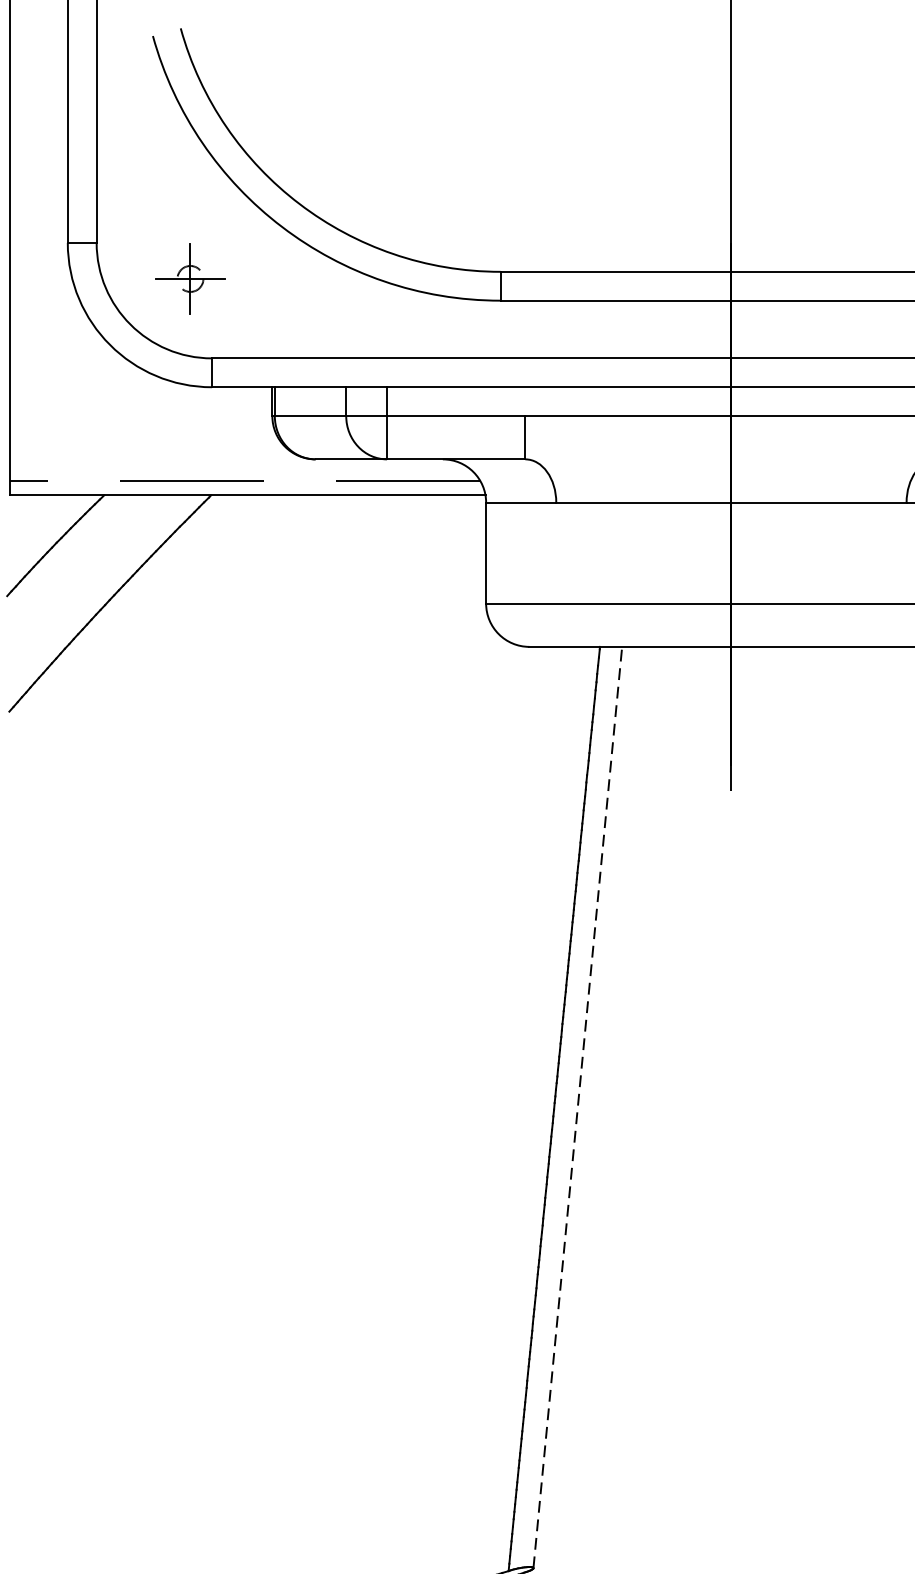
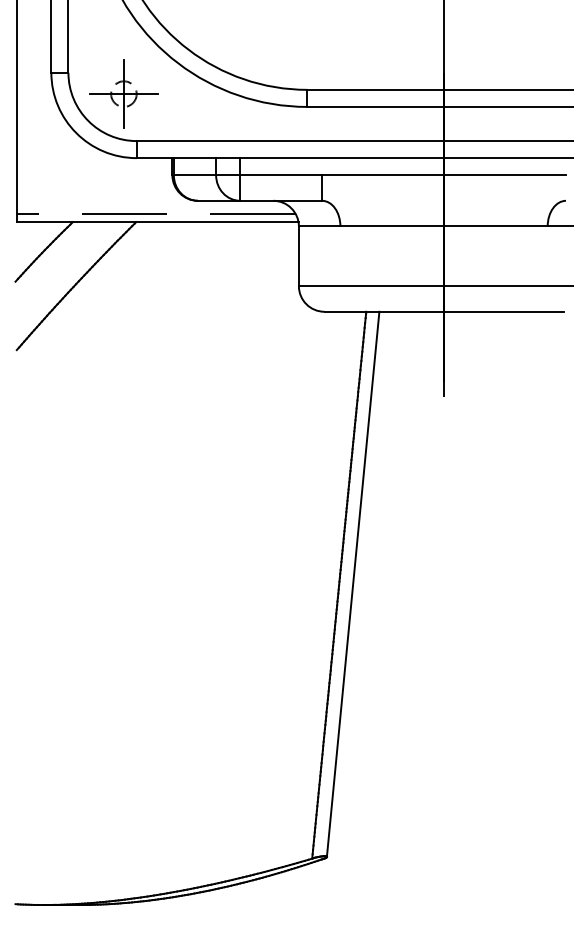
part: (189, 277) -> (123, 93), size x1.67
line: (578, 1107) -> (353, 584), dashed -> solid

